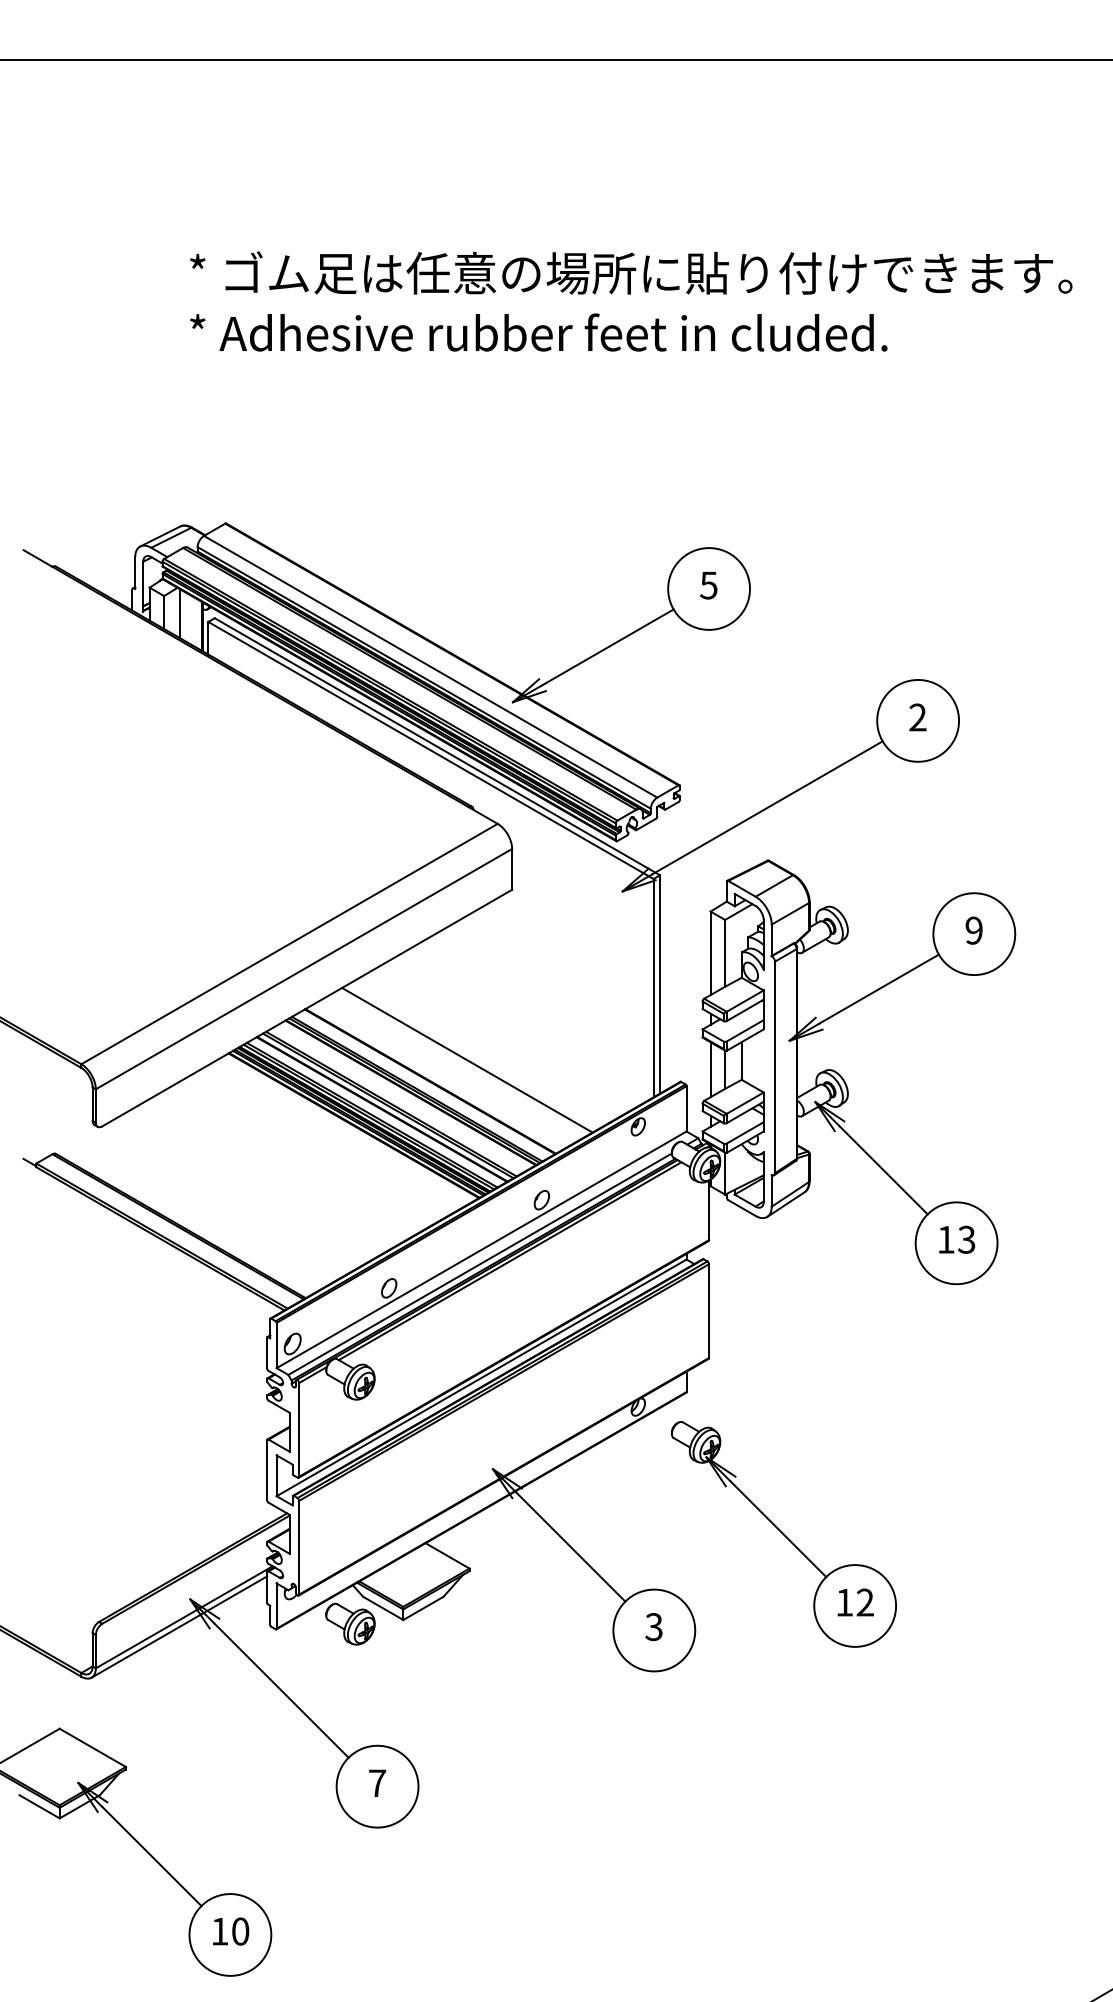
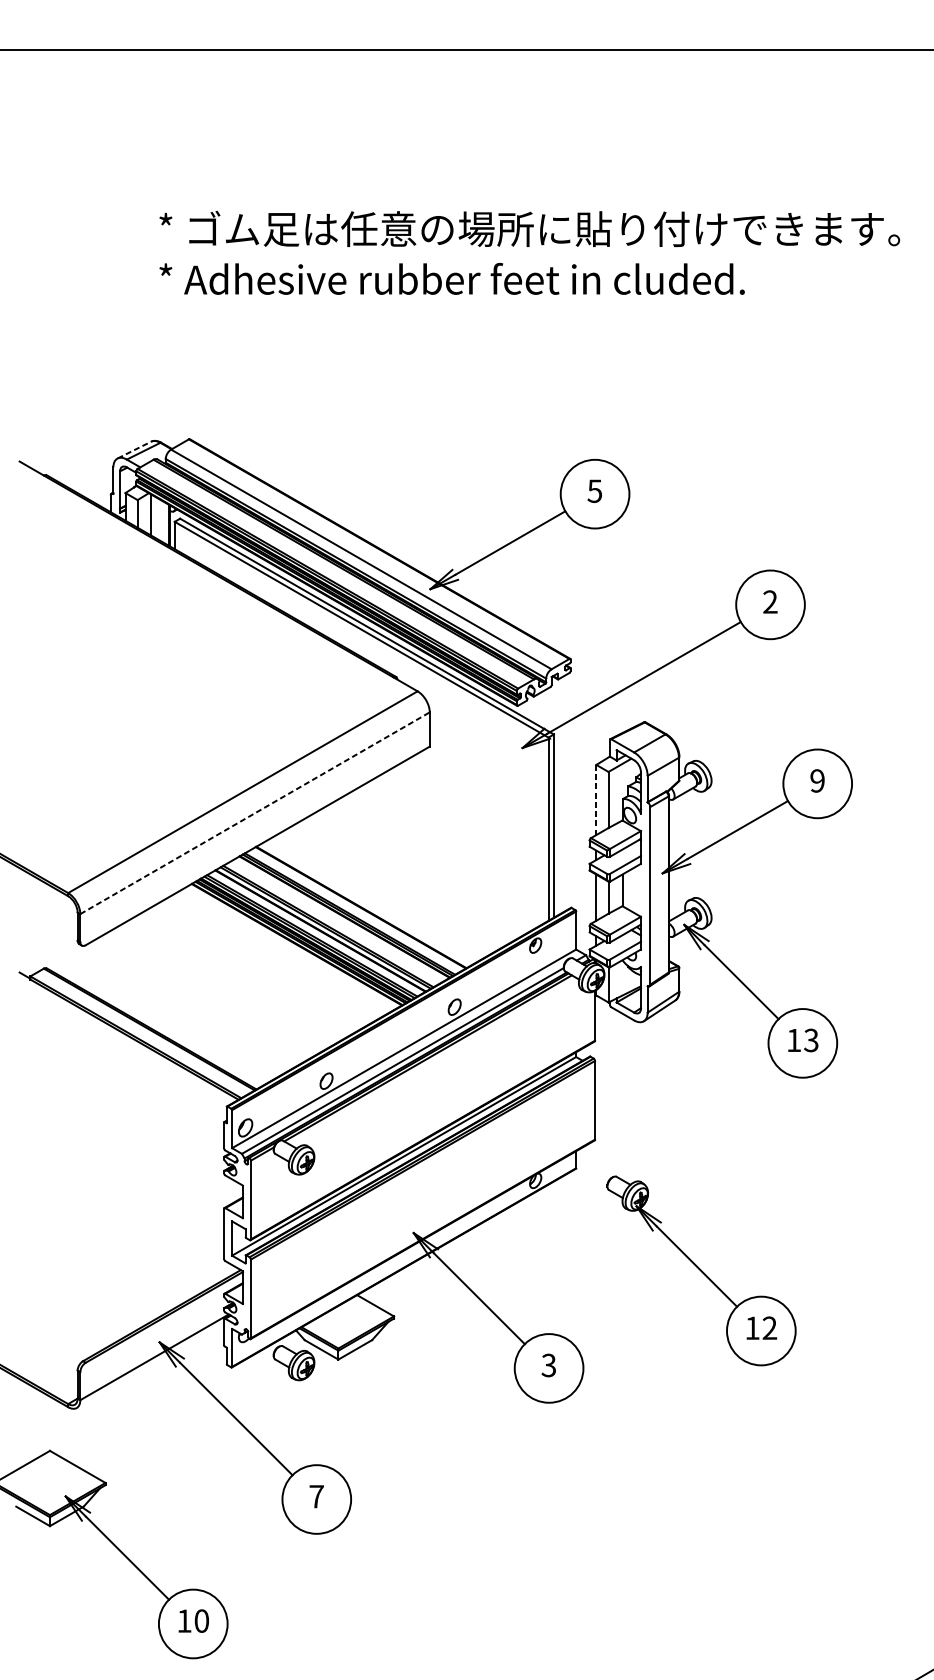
line: (160, 536) -> (134, 450), solid -> dashed
line: (710, 953) -> (596, 800), solid -> dashed
line: (304, 968) -> (255, 812), solid -> dashed
line: (467, 1059) -> (392, 889), removed
part: (783, 1534) -> (701, 1271), moved
line: (179, 1626) -> (150, 1365), removed

